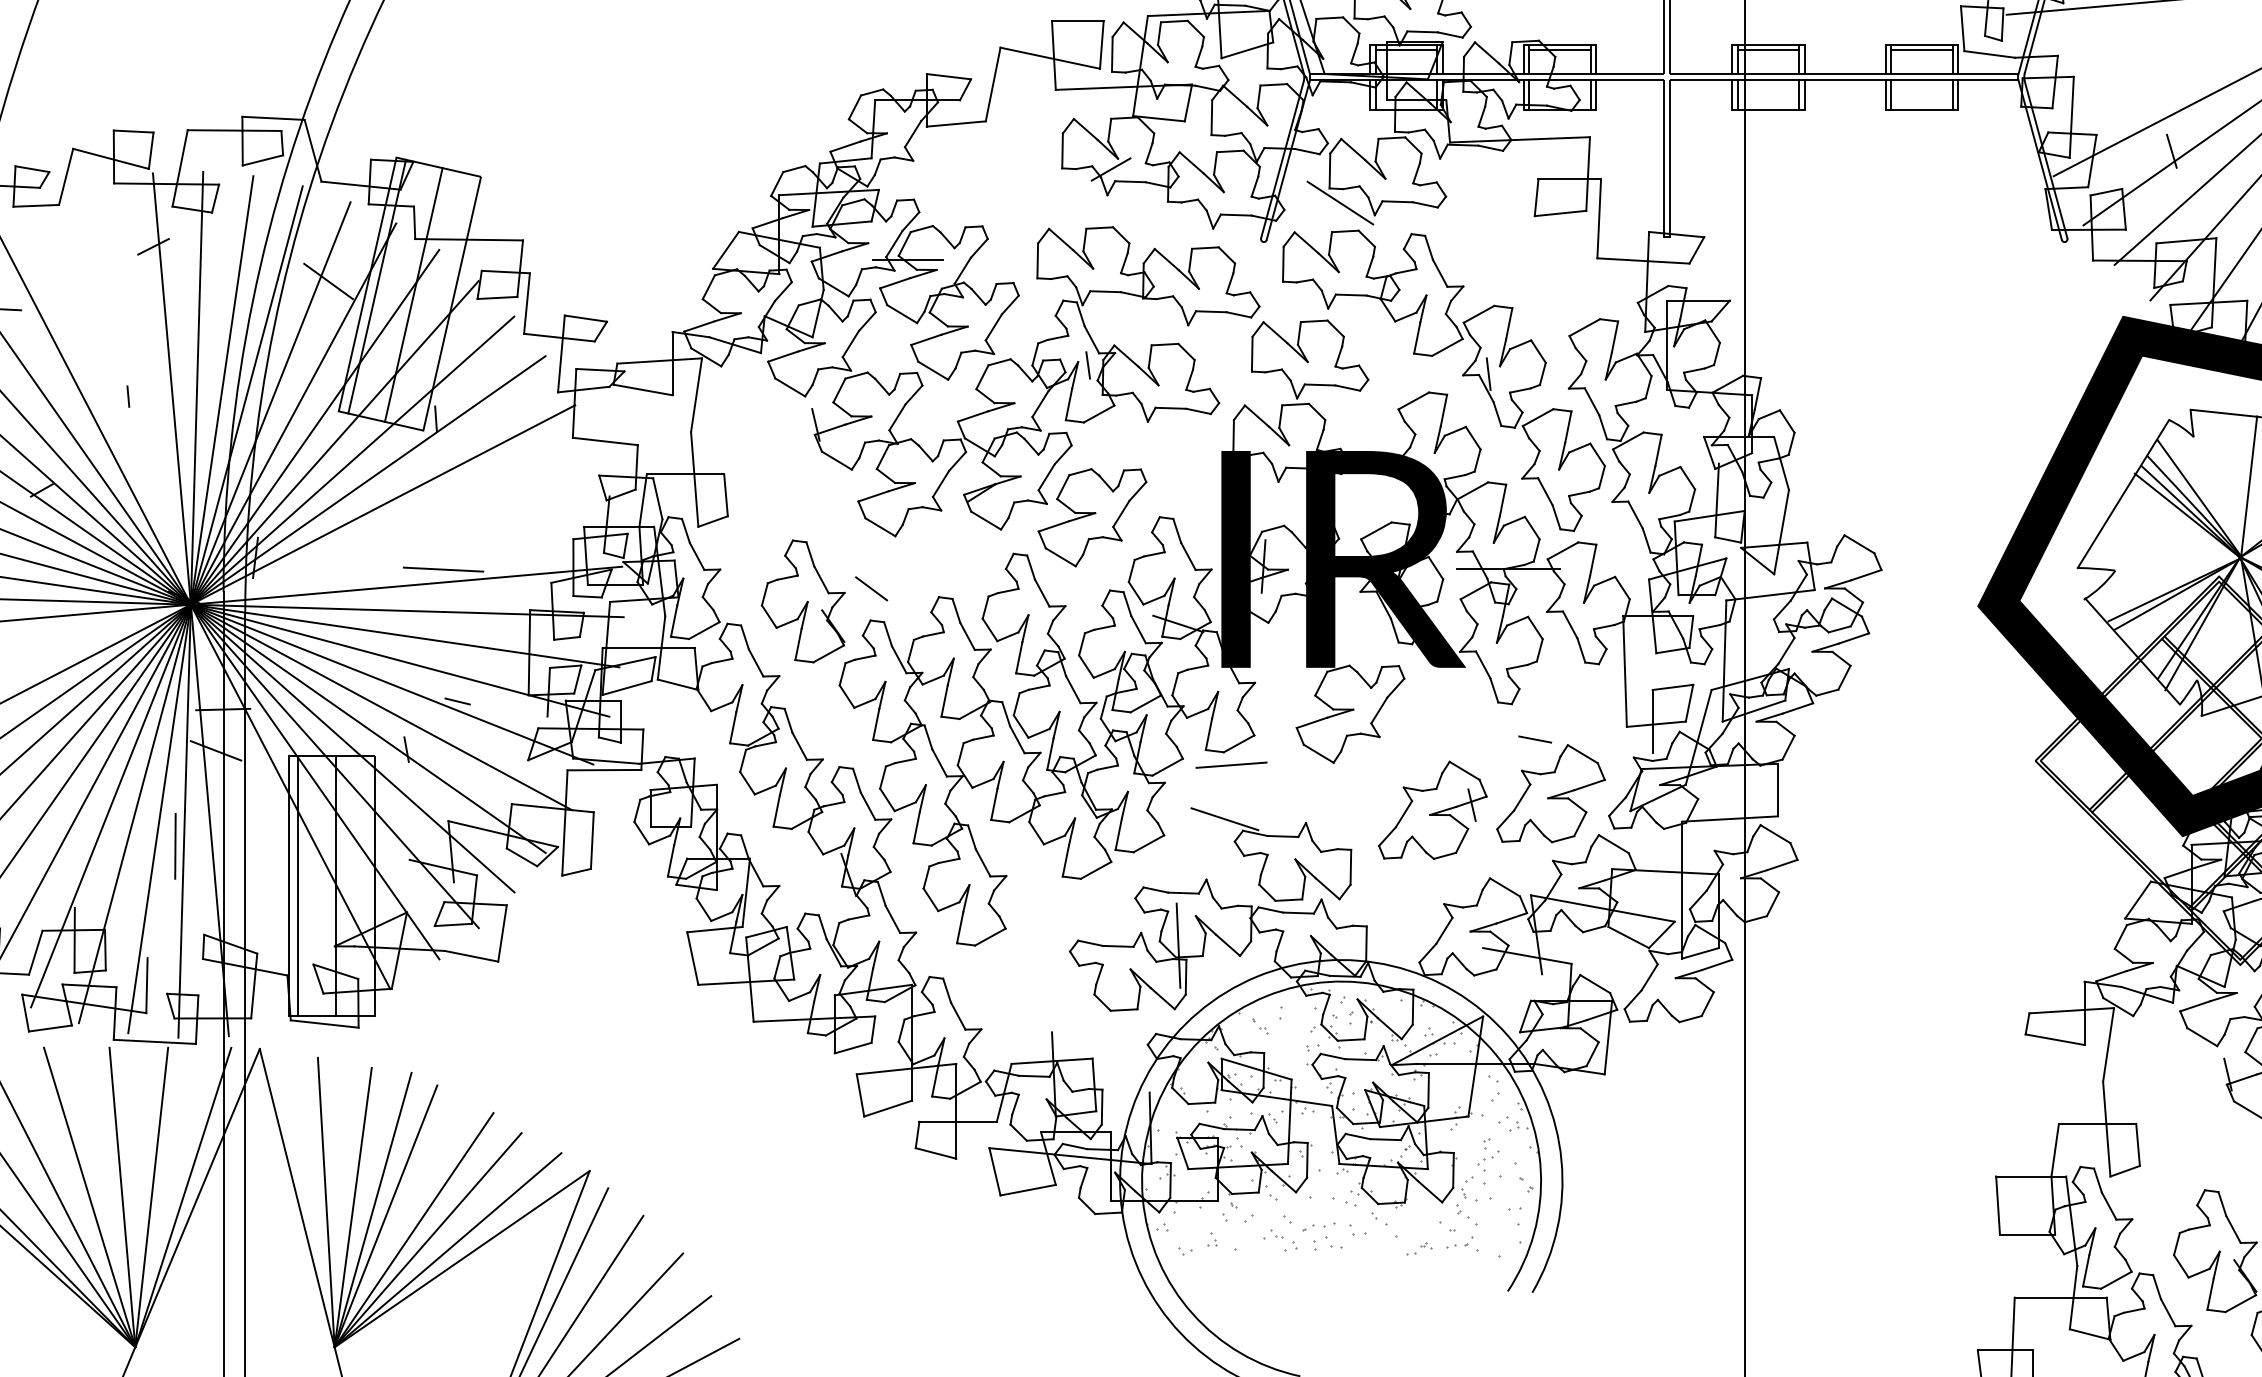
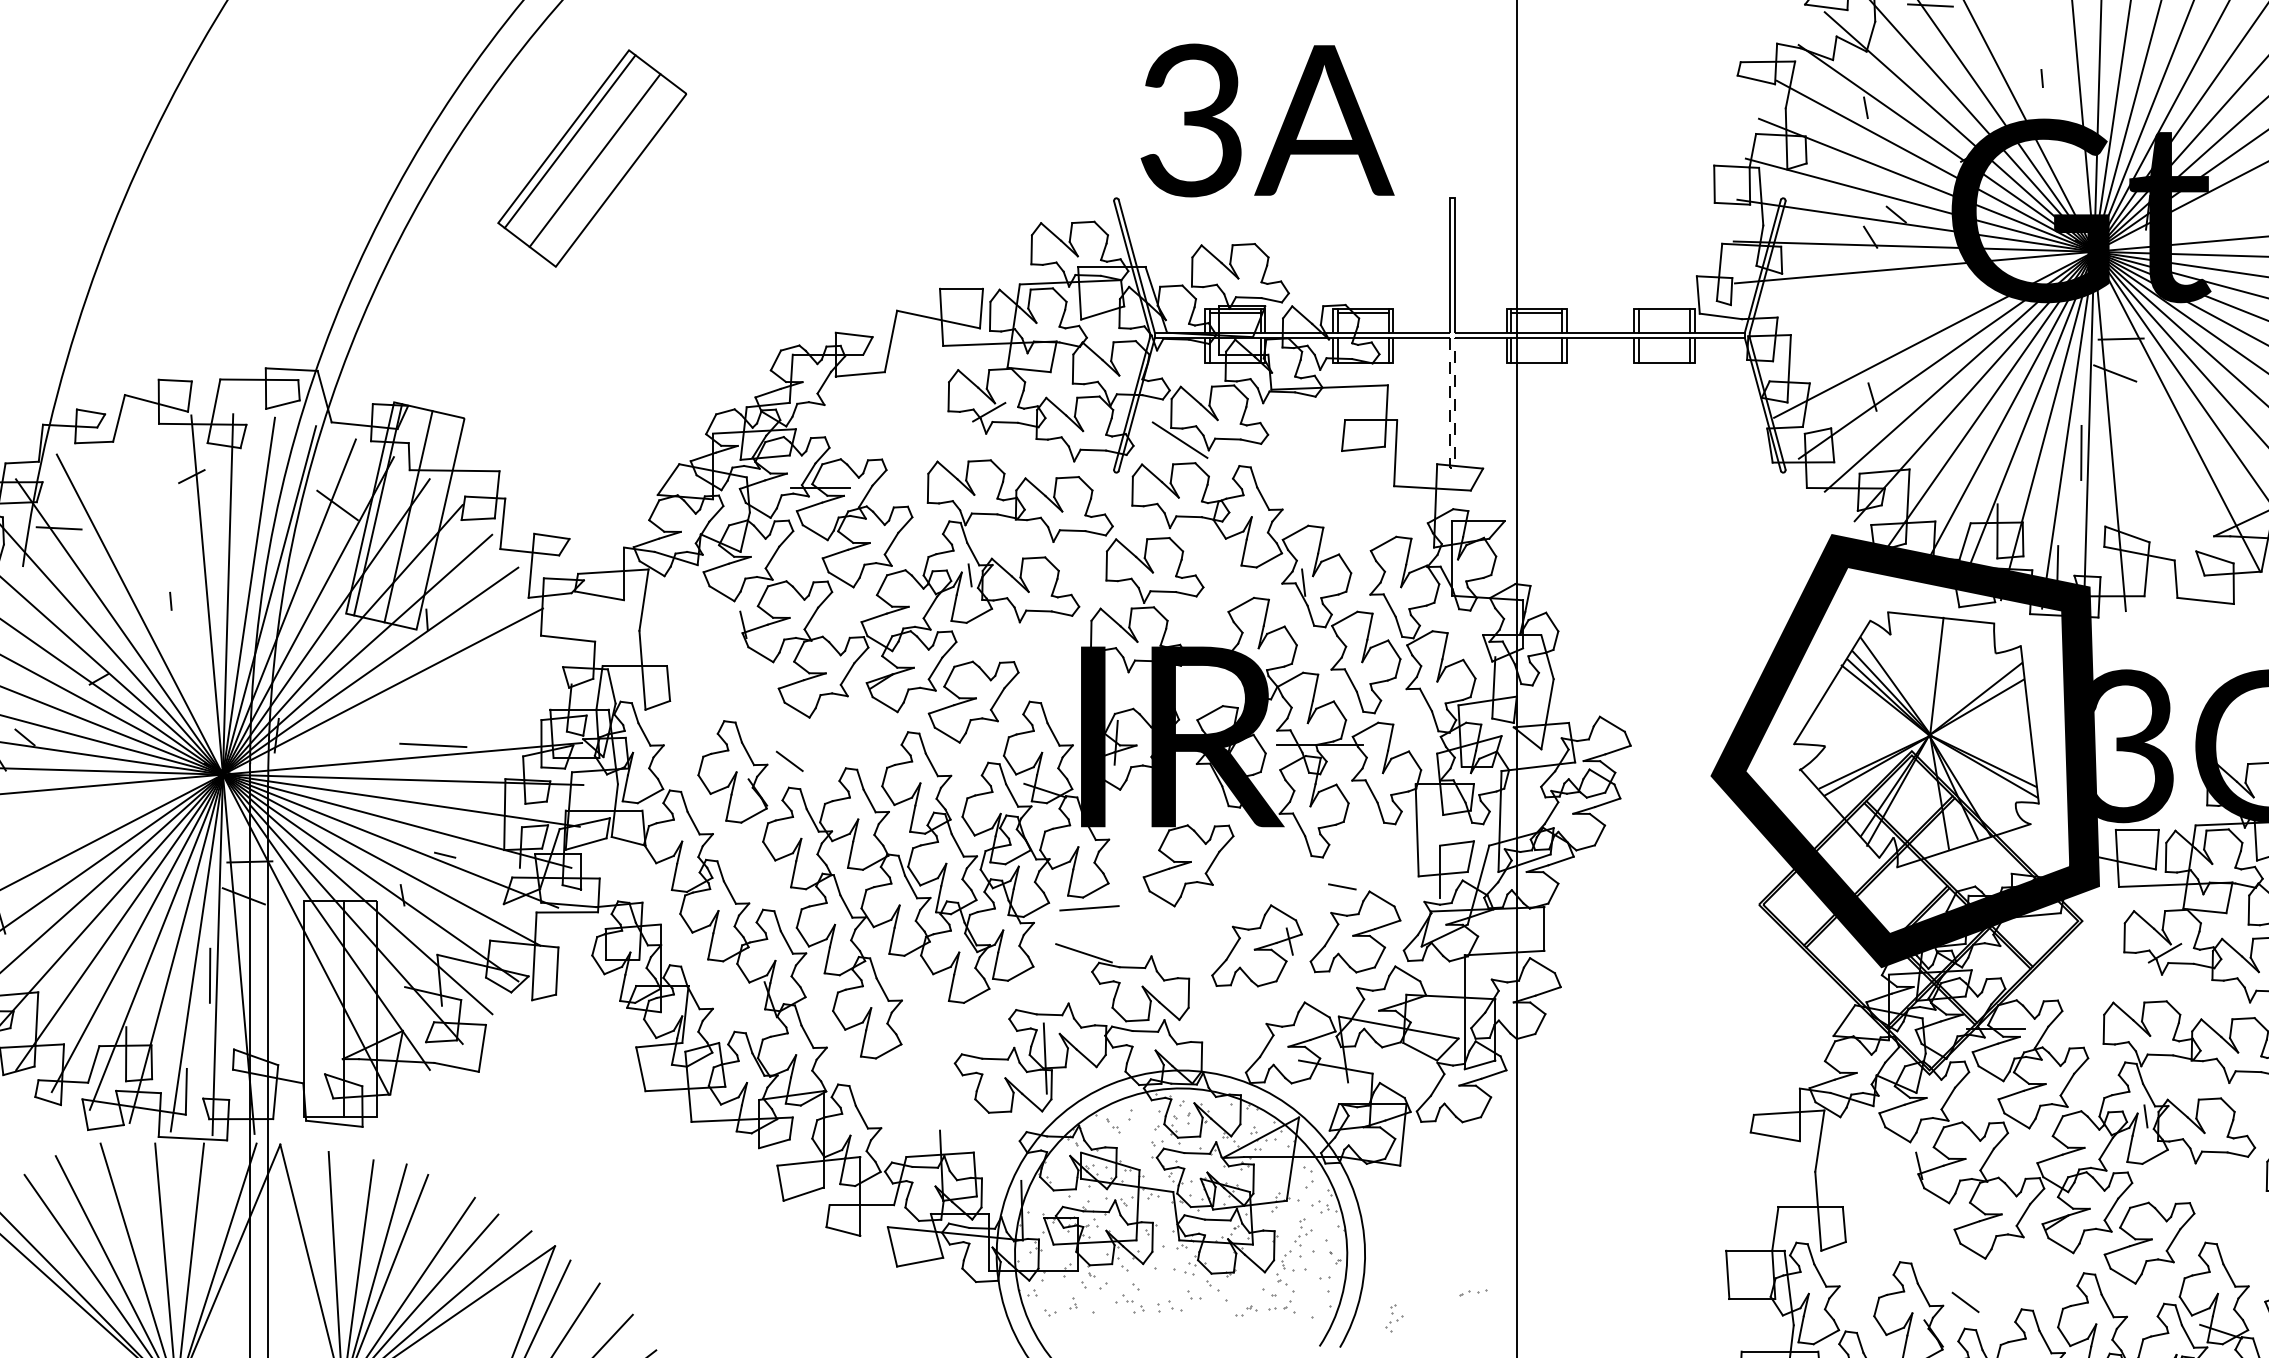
line: (1920, 50) -> (1663, 313), removed
line: (1667, 237) -> (1452, 468), solid -> dashed
line: (298, 885) -> (312, 1008), removed
part: (1319, 1226) -> (1473, 1292), moved
part: (1597, 1257) -> (1394, 1318), added

